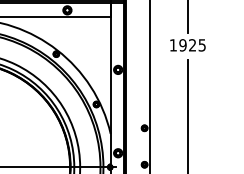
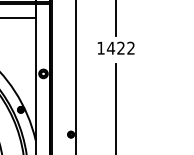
text: (192, 45) -> (120, 48), 1925 -> 1422

